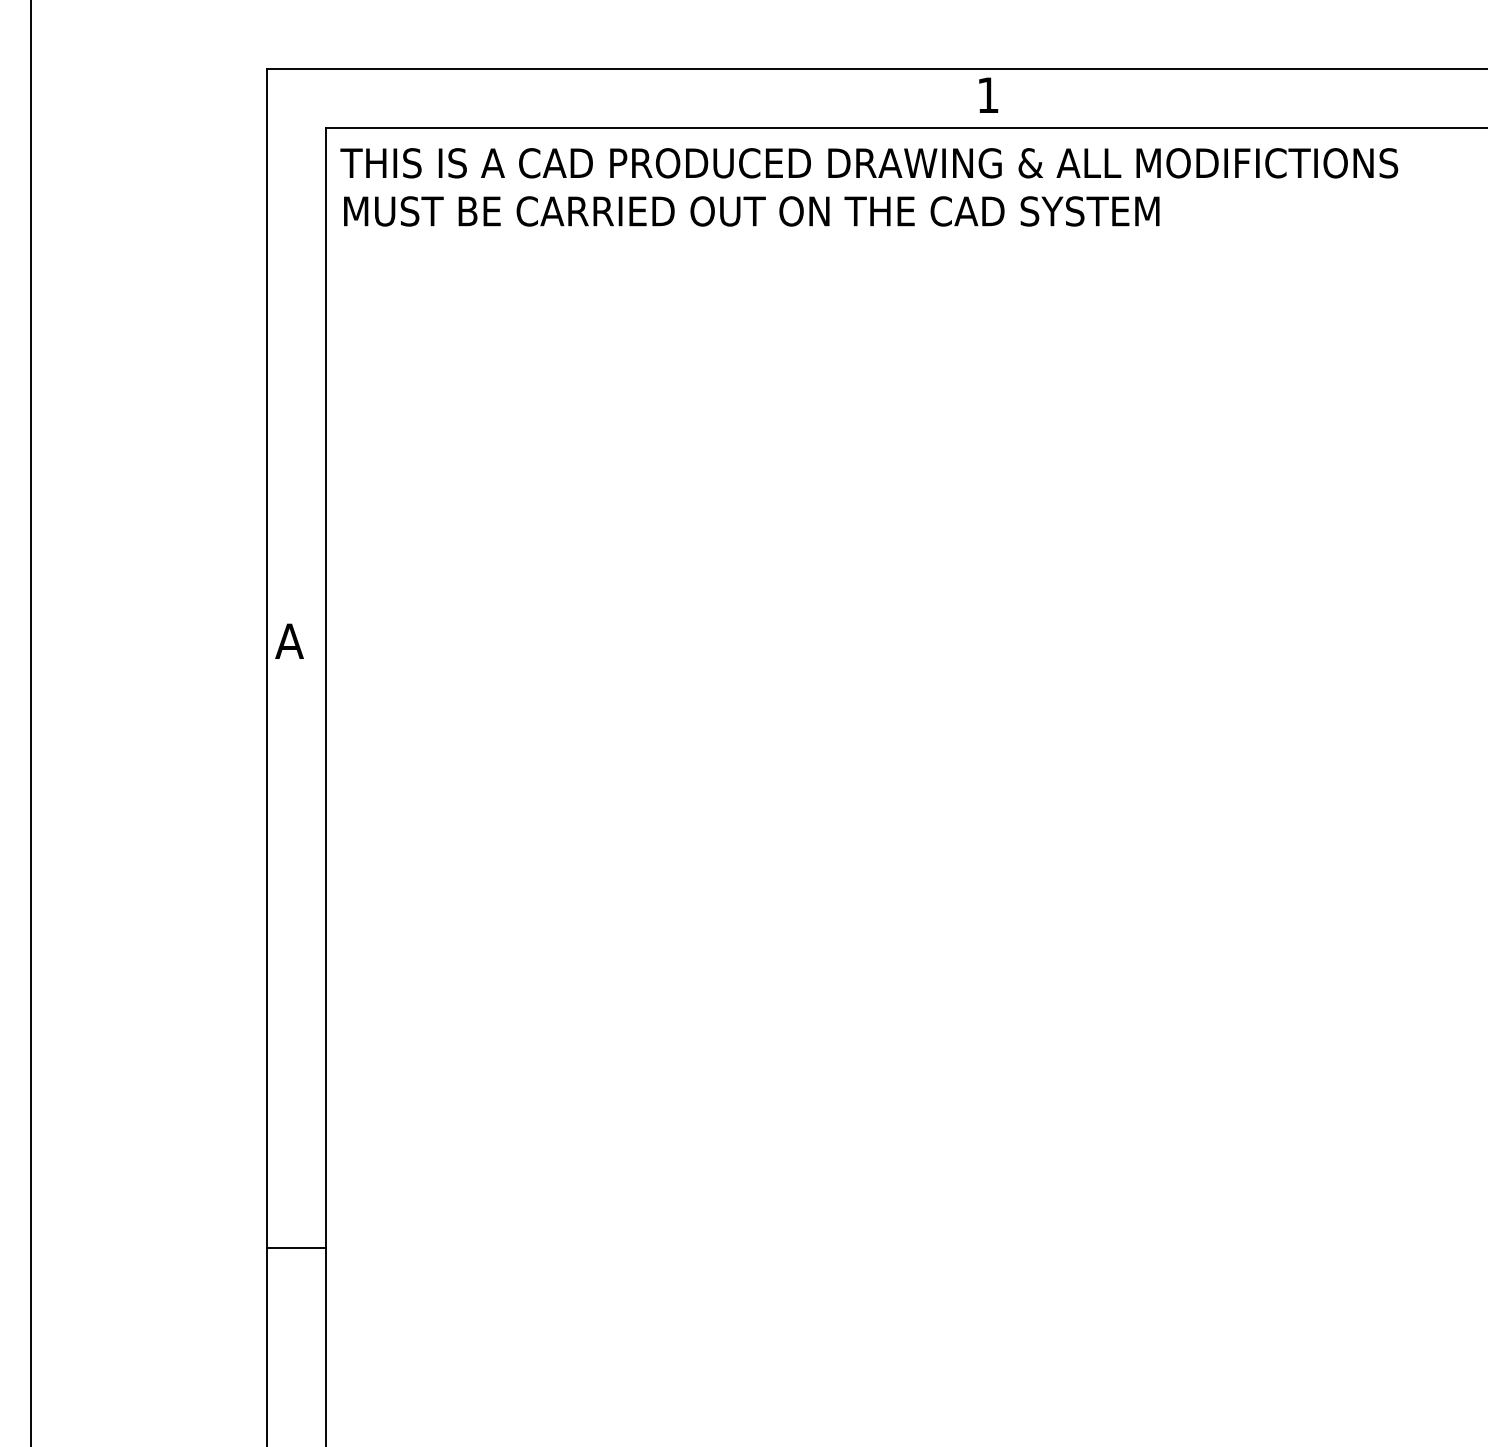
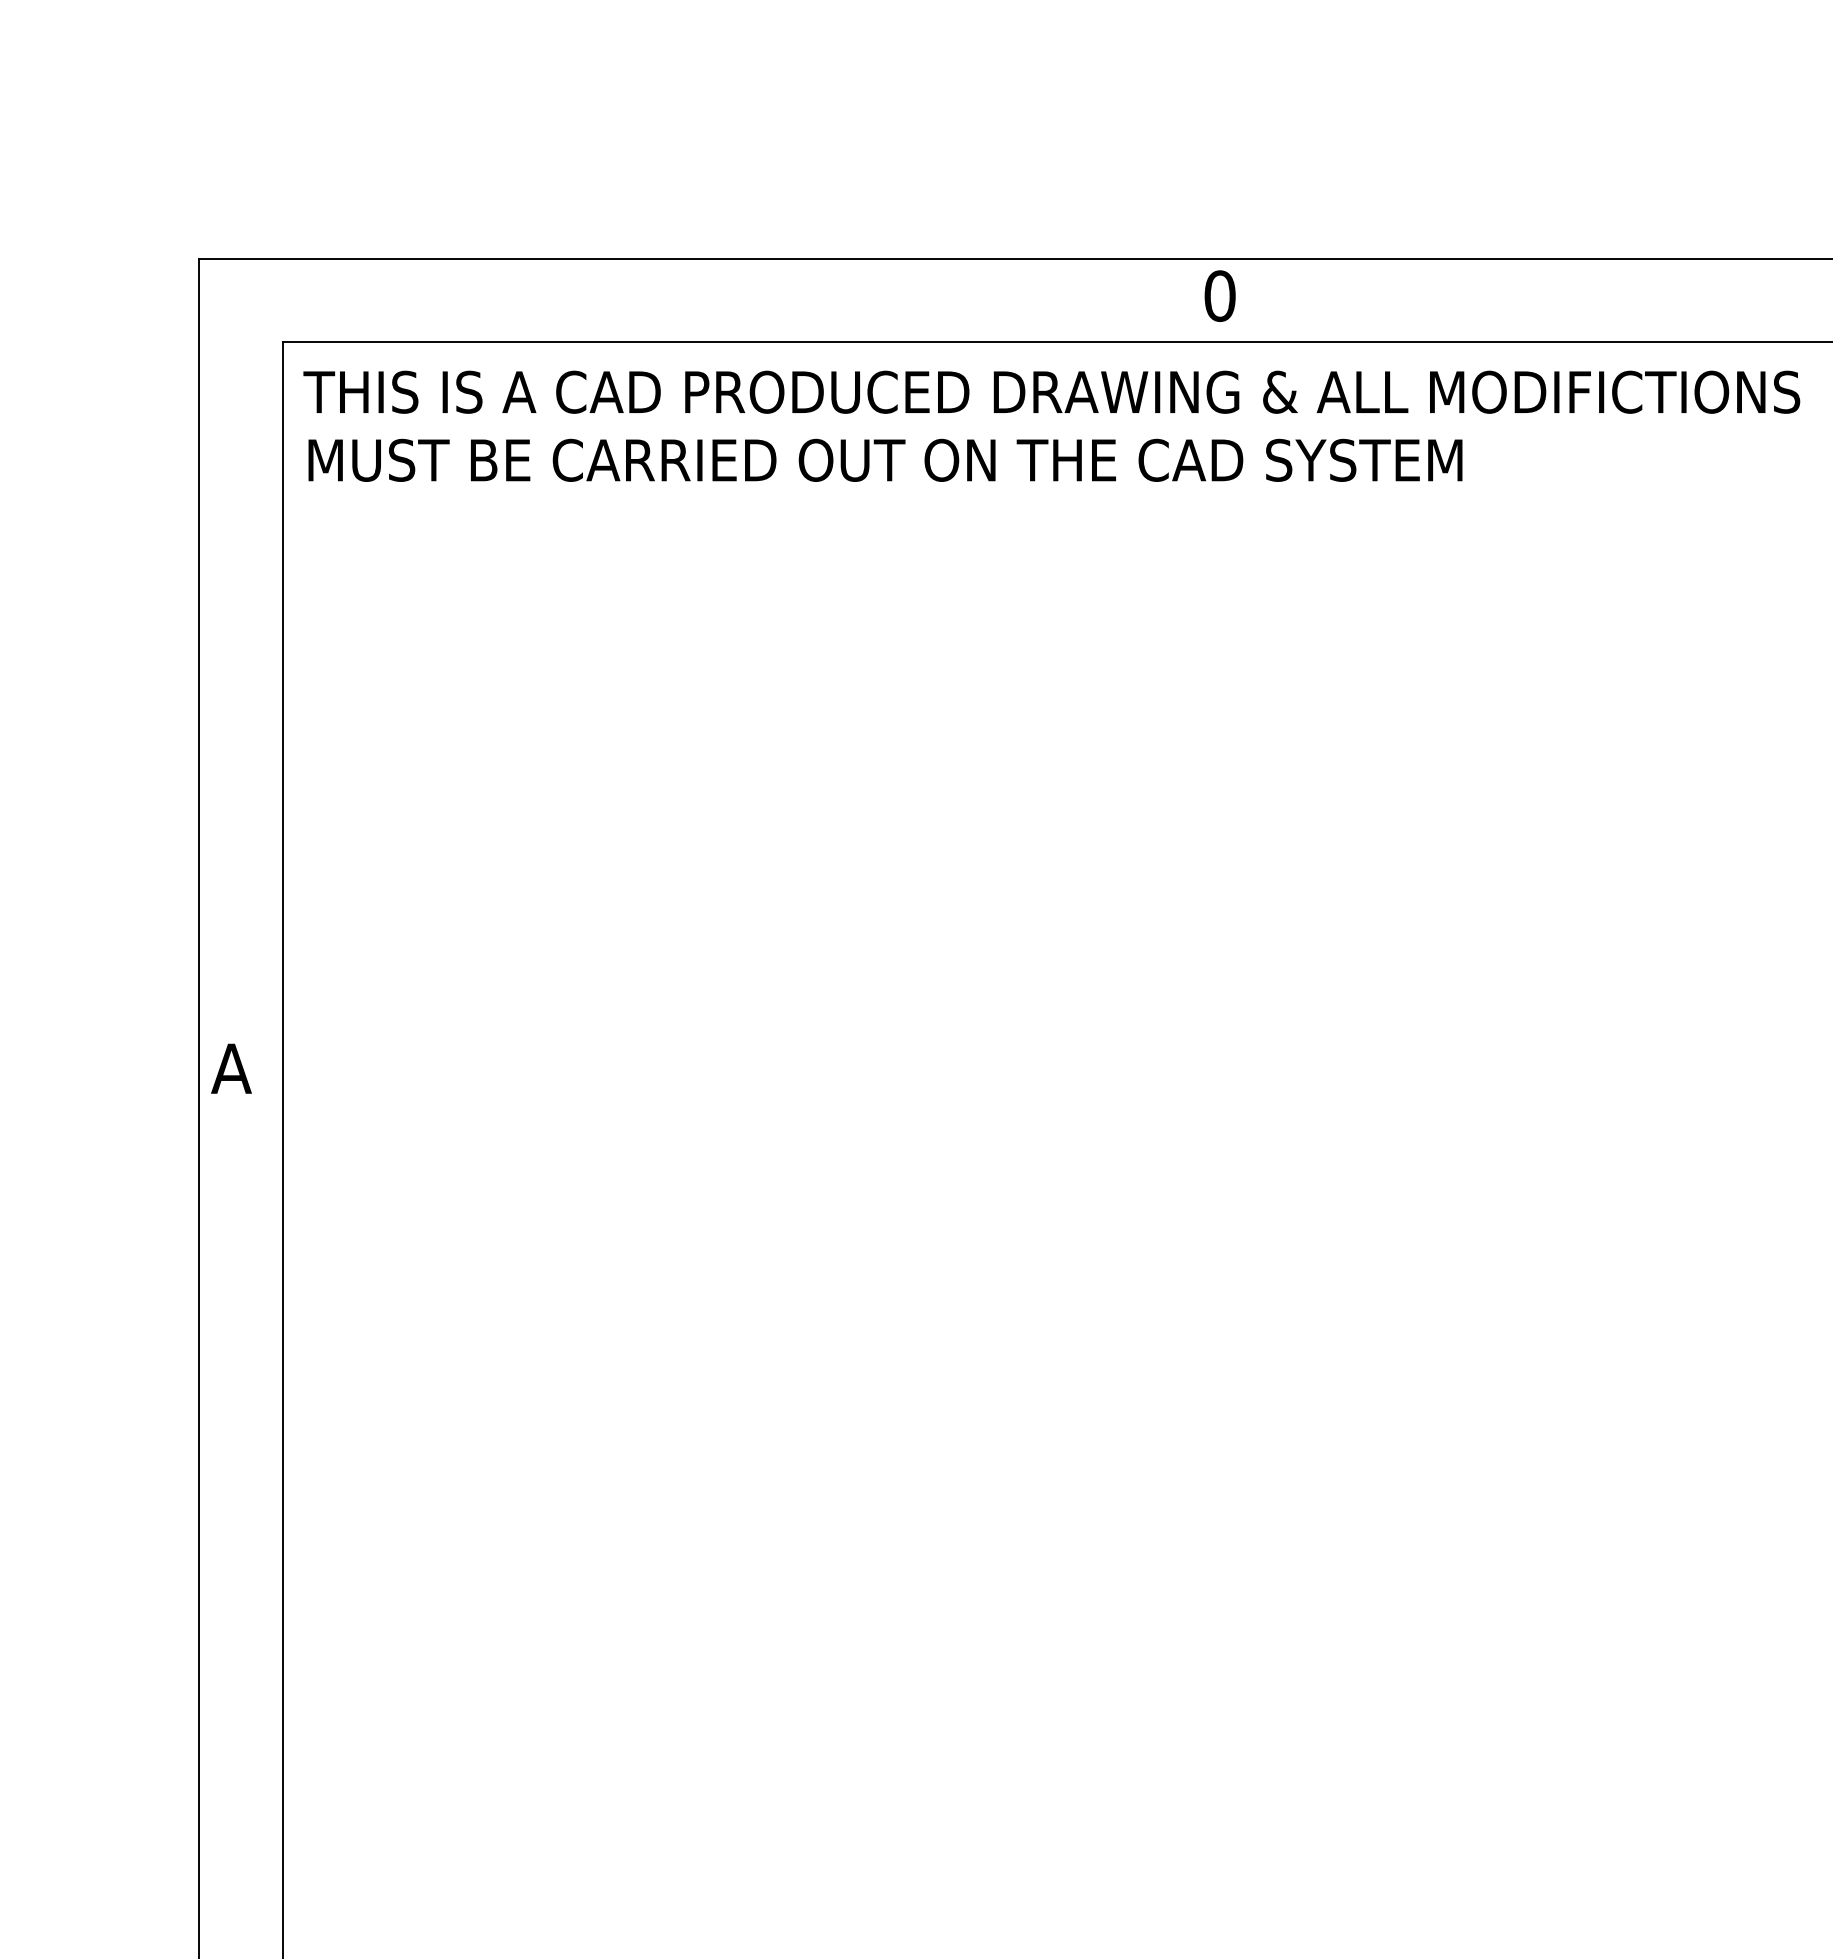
text: (988, 95) -> (1220, 296), 1 -> 0
line: (295, 1247) -> (239, 1926), removed

